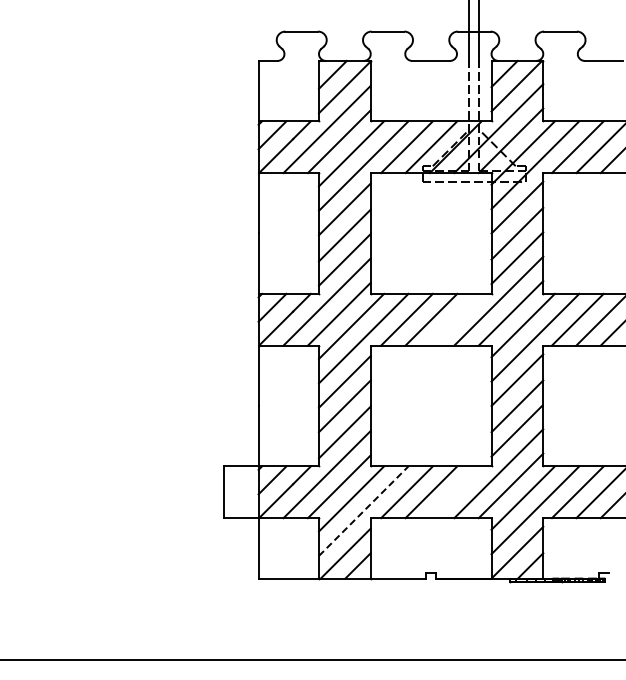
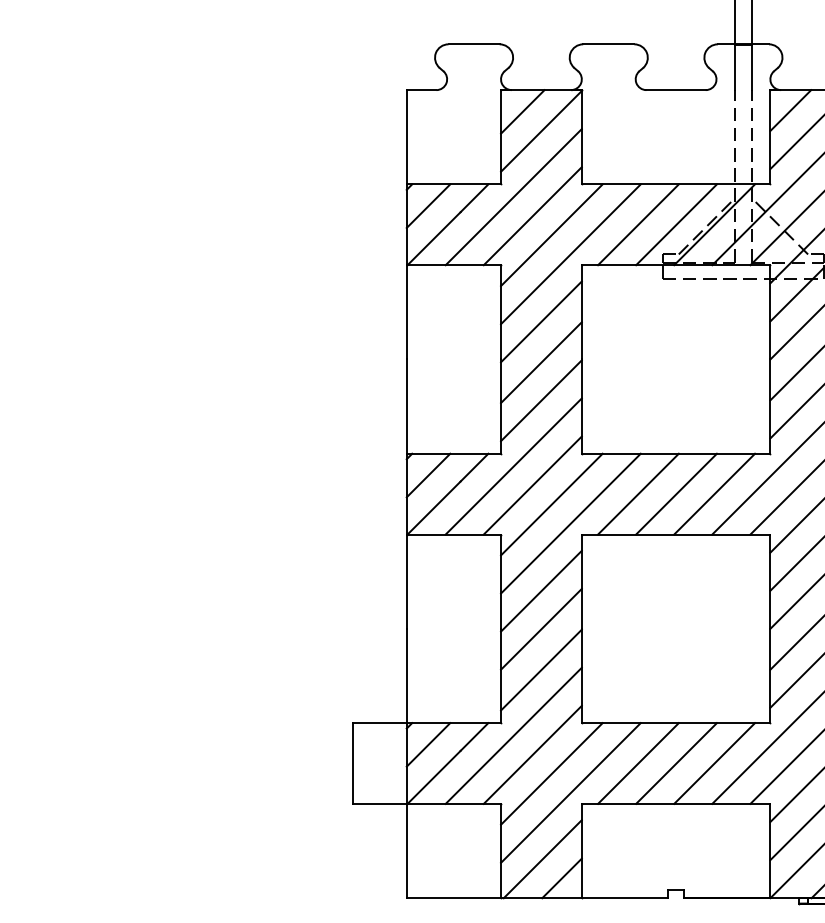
line: (455, 319) -> (714, 493), added
line: (455, 492) -> (714, 763), added
line: (364, 510) -> (572, 791), dashed -> solid

